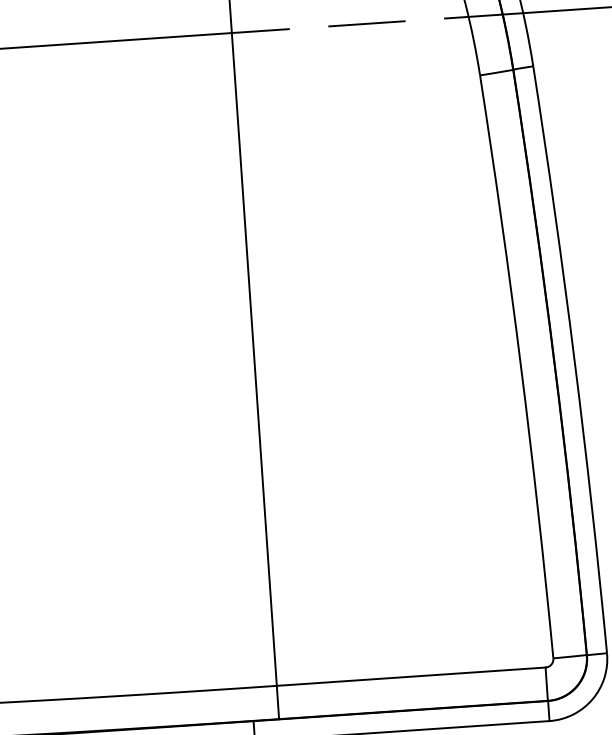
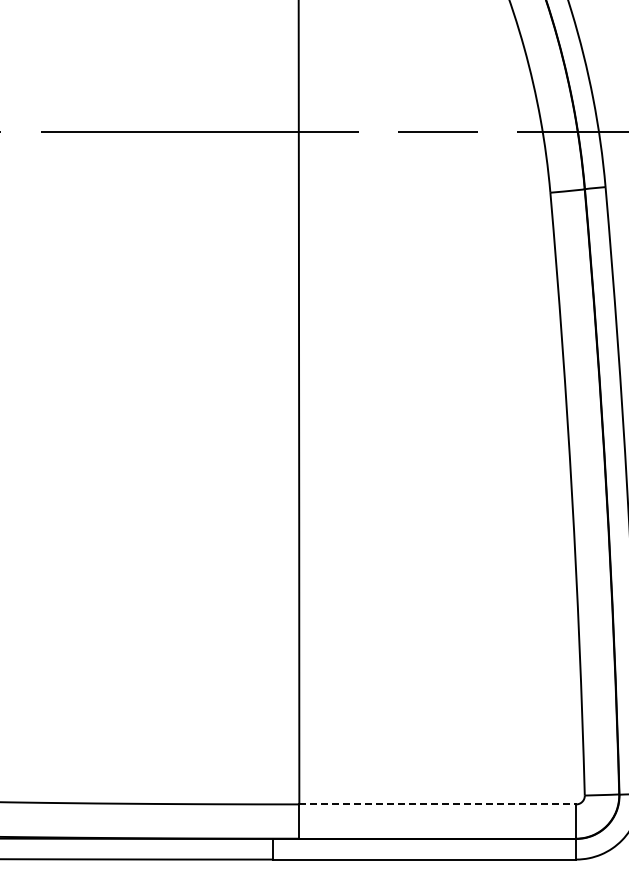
line: (411, 676) -> (438, 804), solid -> dashed

